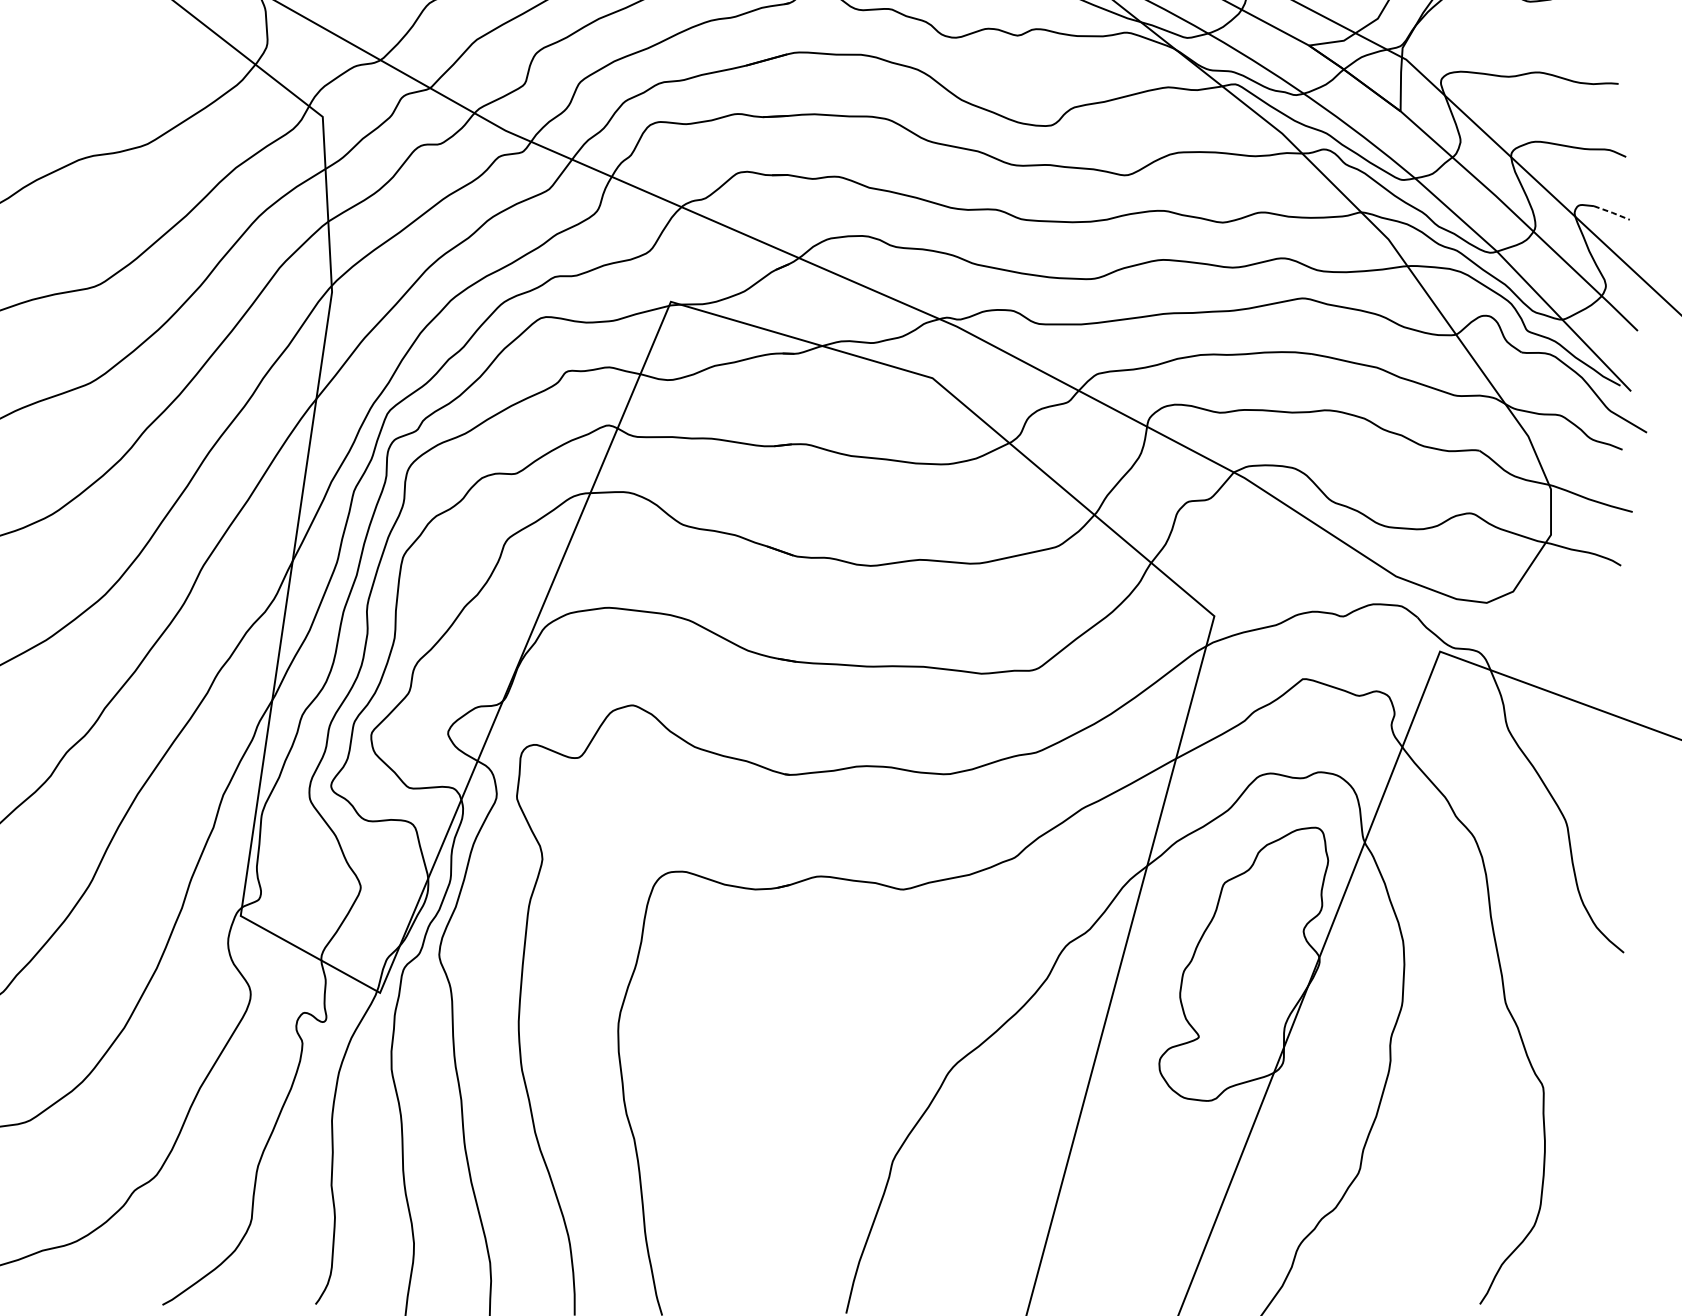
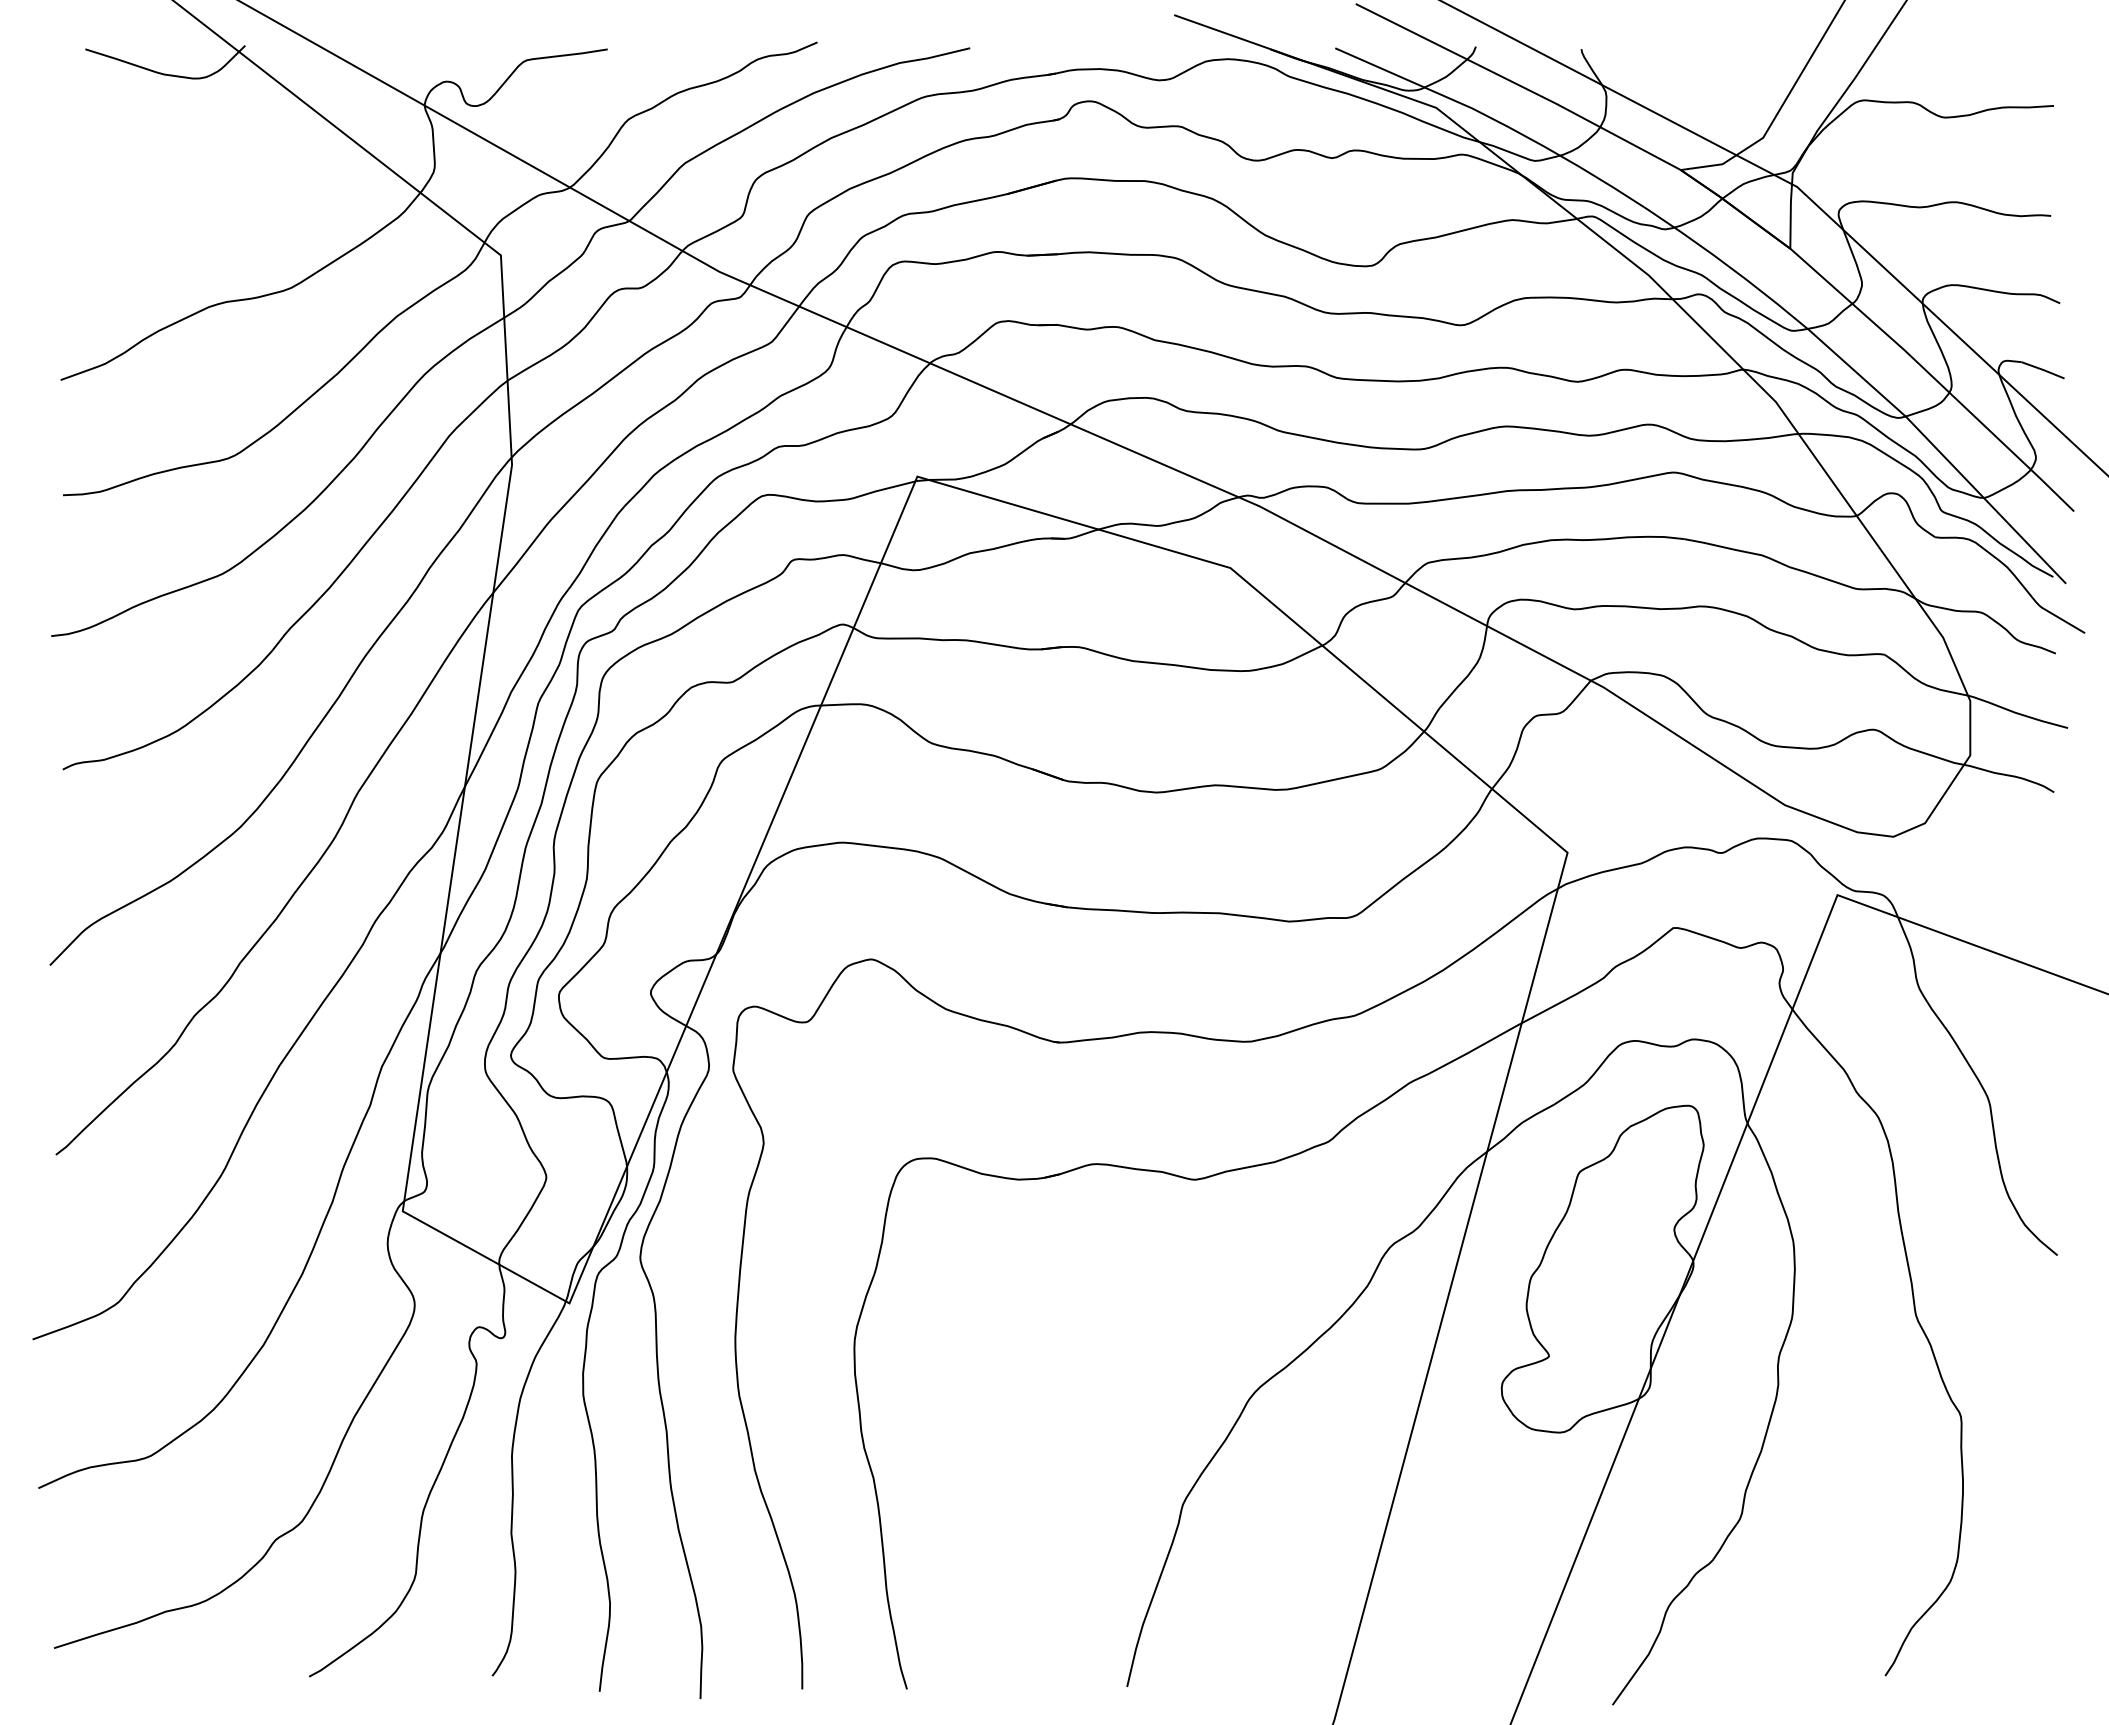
line: (1612, 212) -> (2043, 369), dashed -> solid

